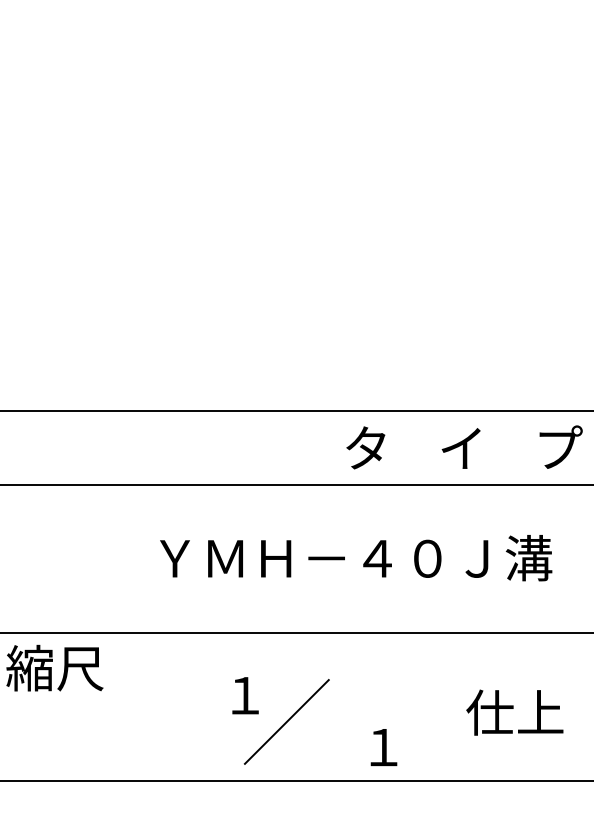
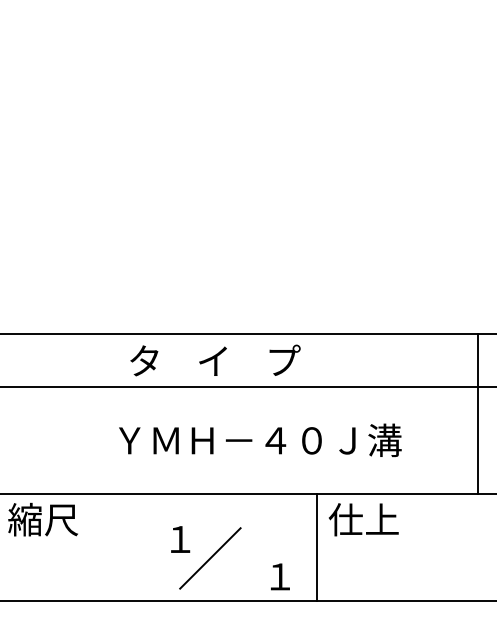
text: (464, 447) -> (215, 360), moved
line: (435, 706) -> (317, 547), added
text: (514, 712) -> (363, 519), moved

